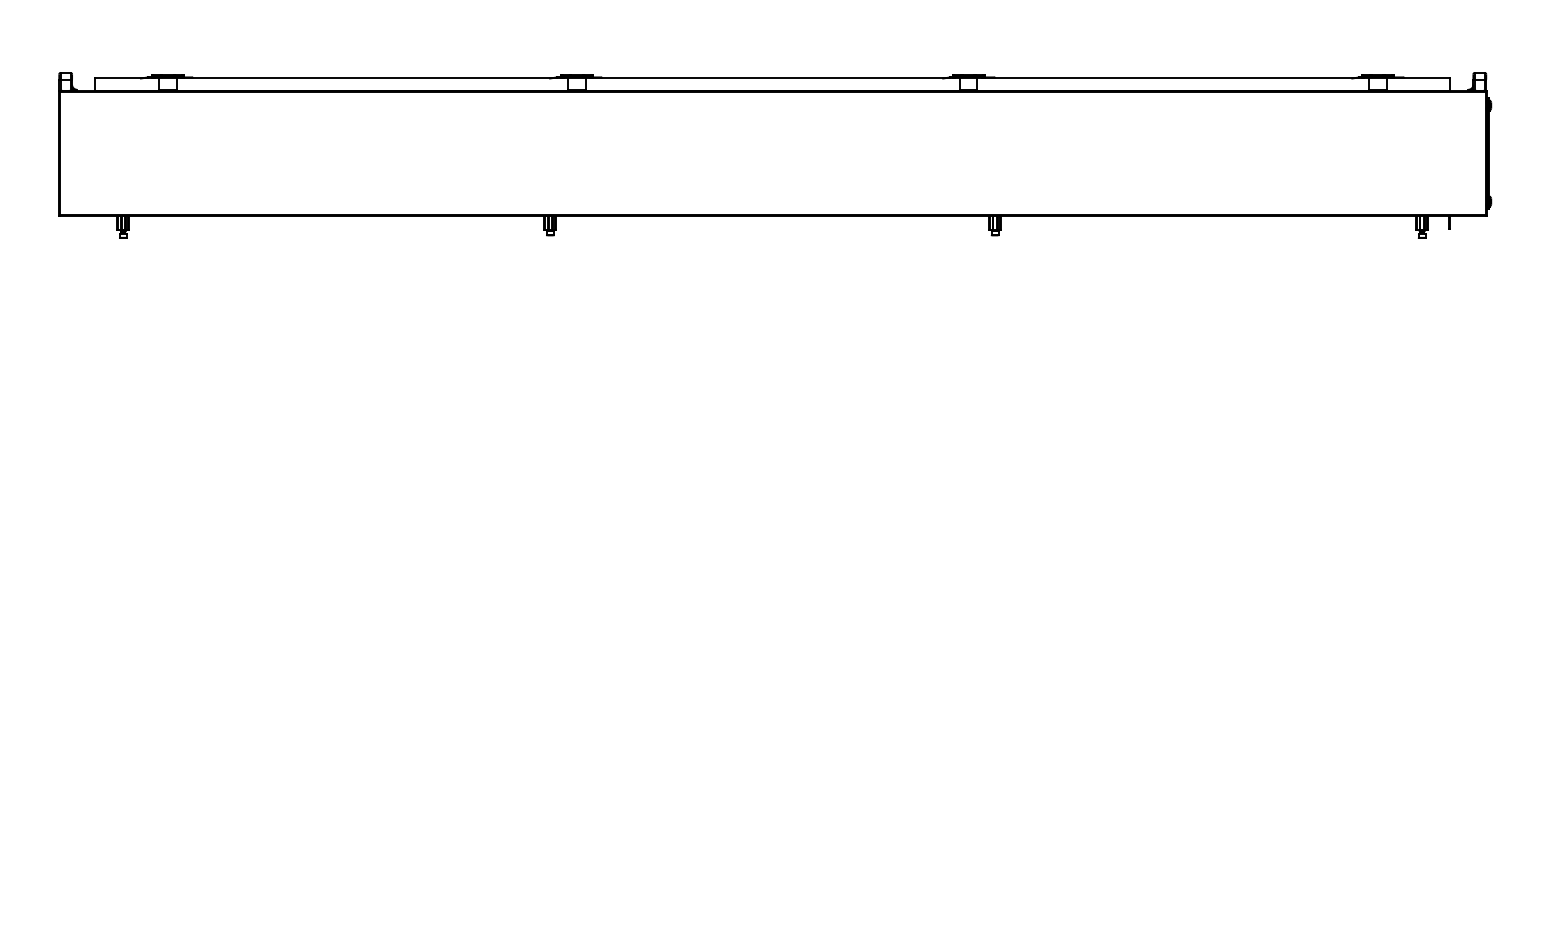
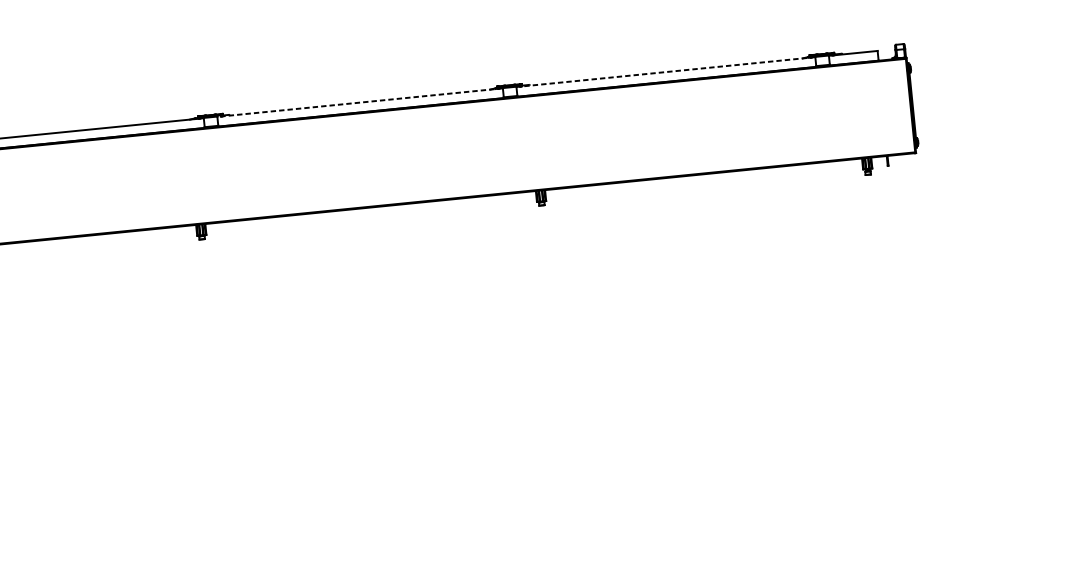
line: (772, 78) -> (359, 102), solid -> dashed
line: (1173, 78) -> (666, 72), solid -> dashed

